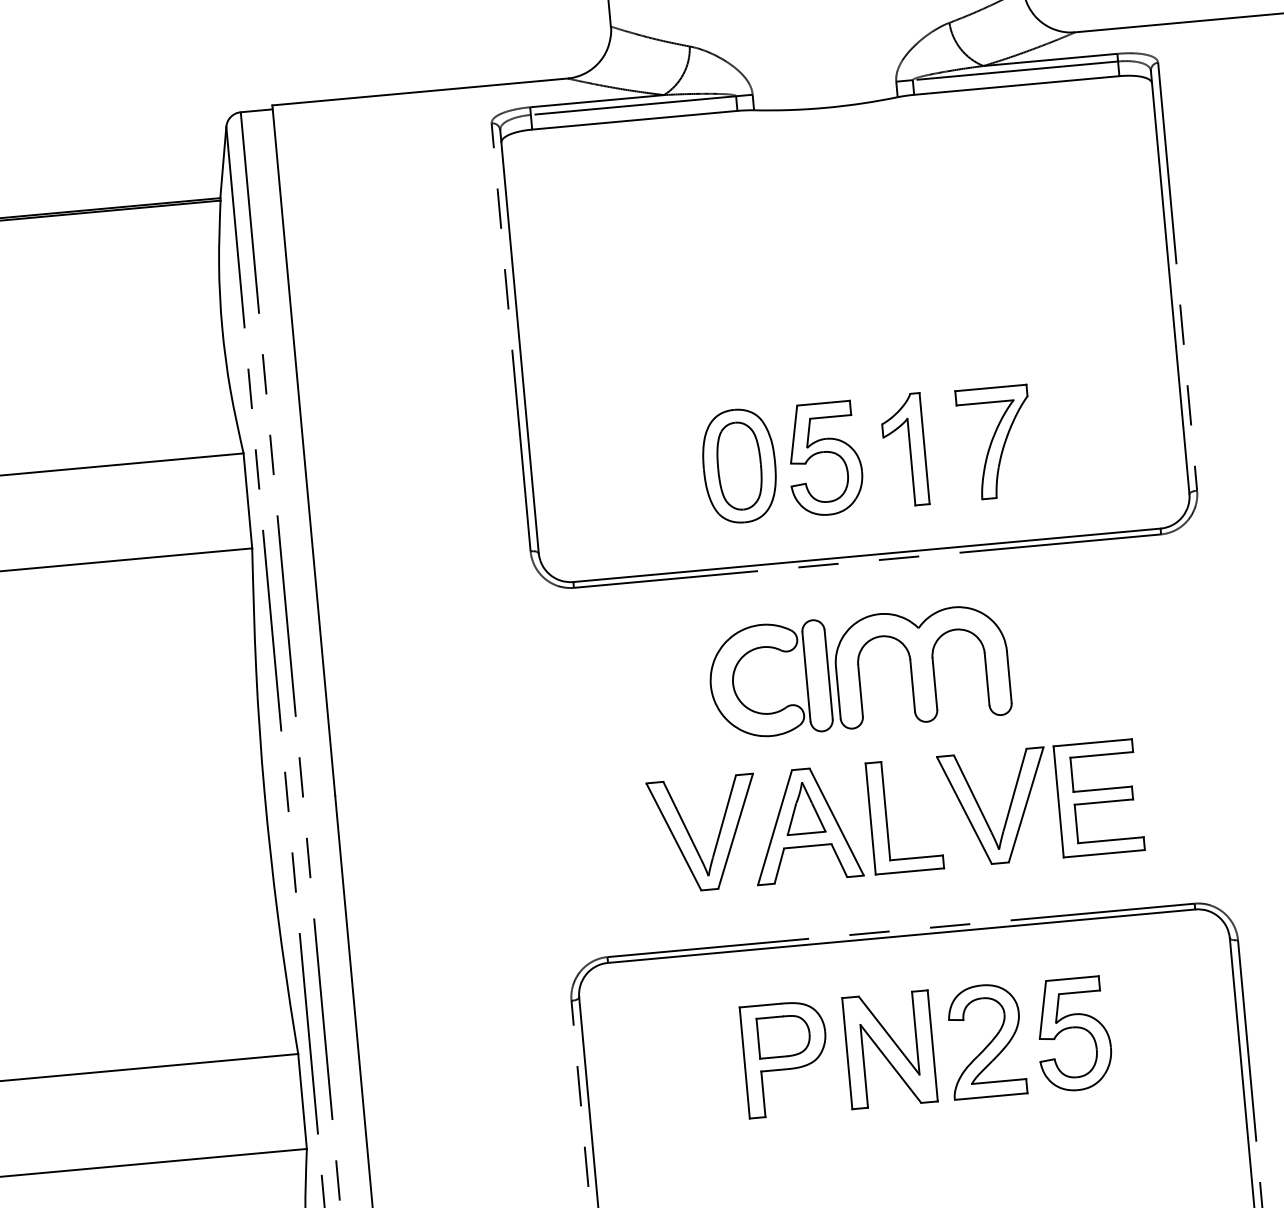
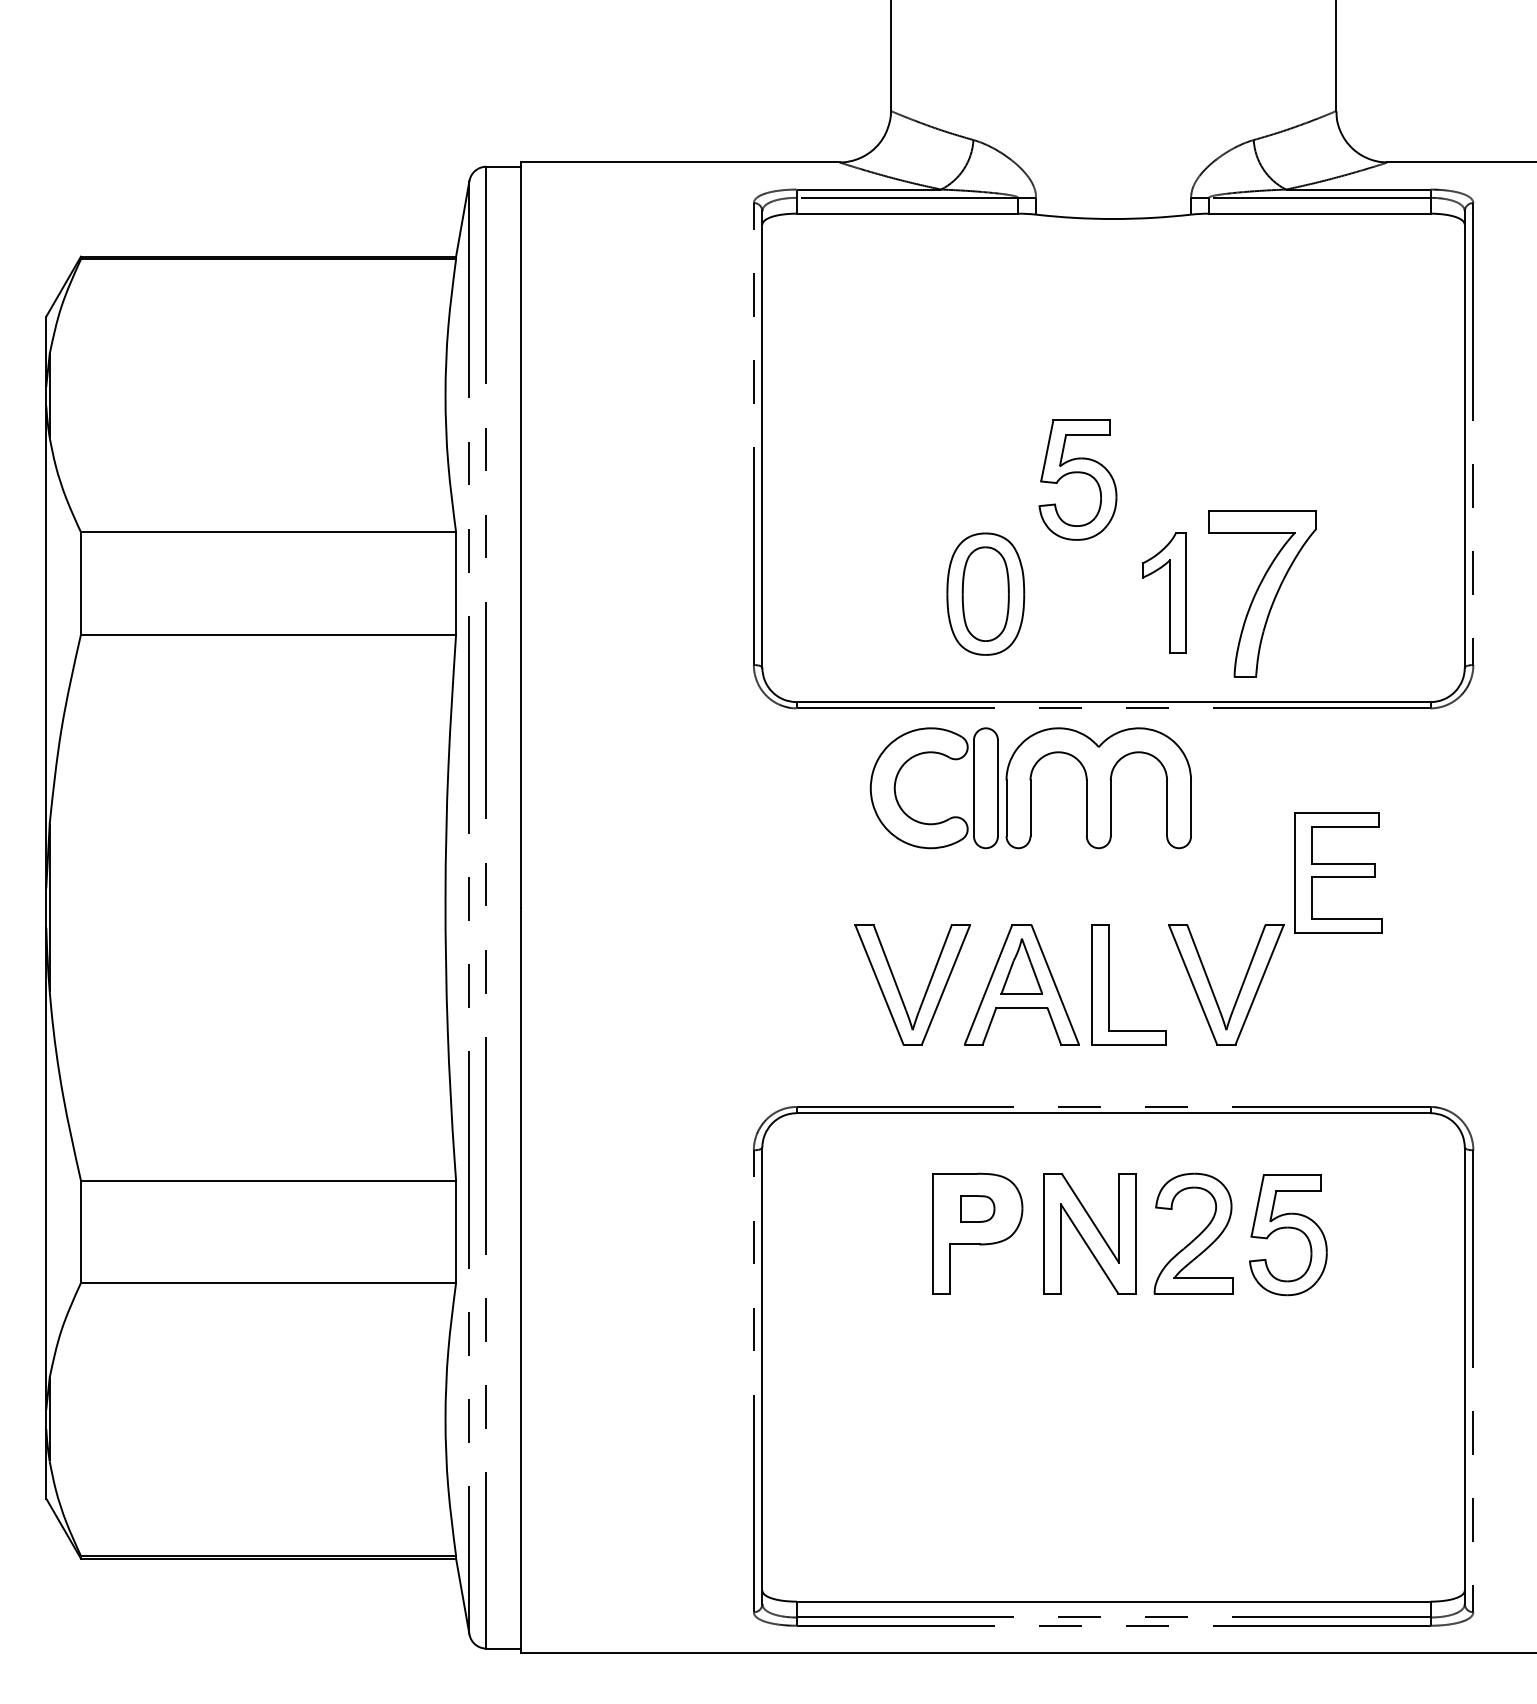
part: (995, 442) -> (1262, 593), size x1.4
part: (824, 458) -> (1077, 479), moved
part: (858, 672) -> (1030, 788), moved
part: (1099, 797) -> (1338, 872), moved
part: (783, 1035) -> (977, 1208), size x0.6

